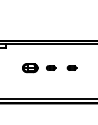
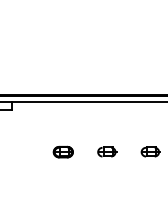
part: (29, 67) -> (61, 150), size x0.62

